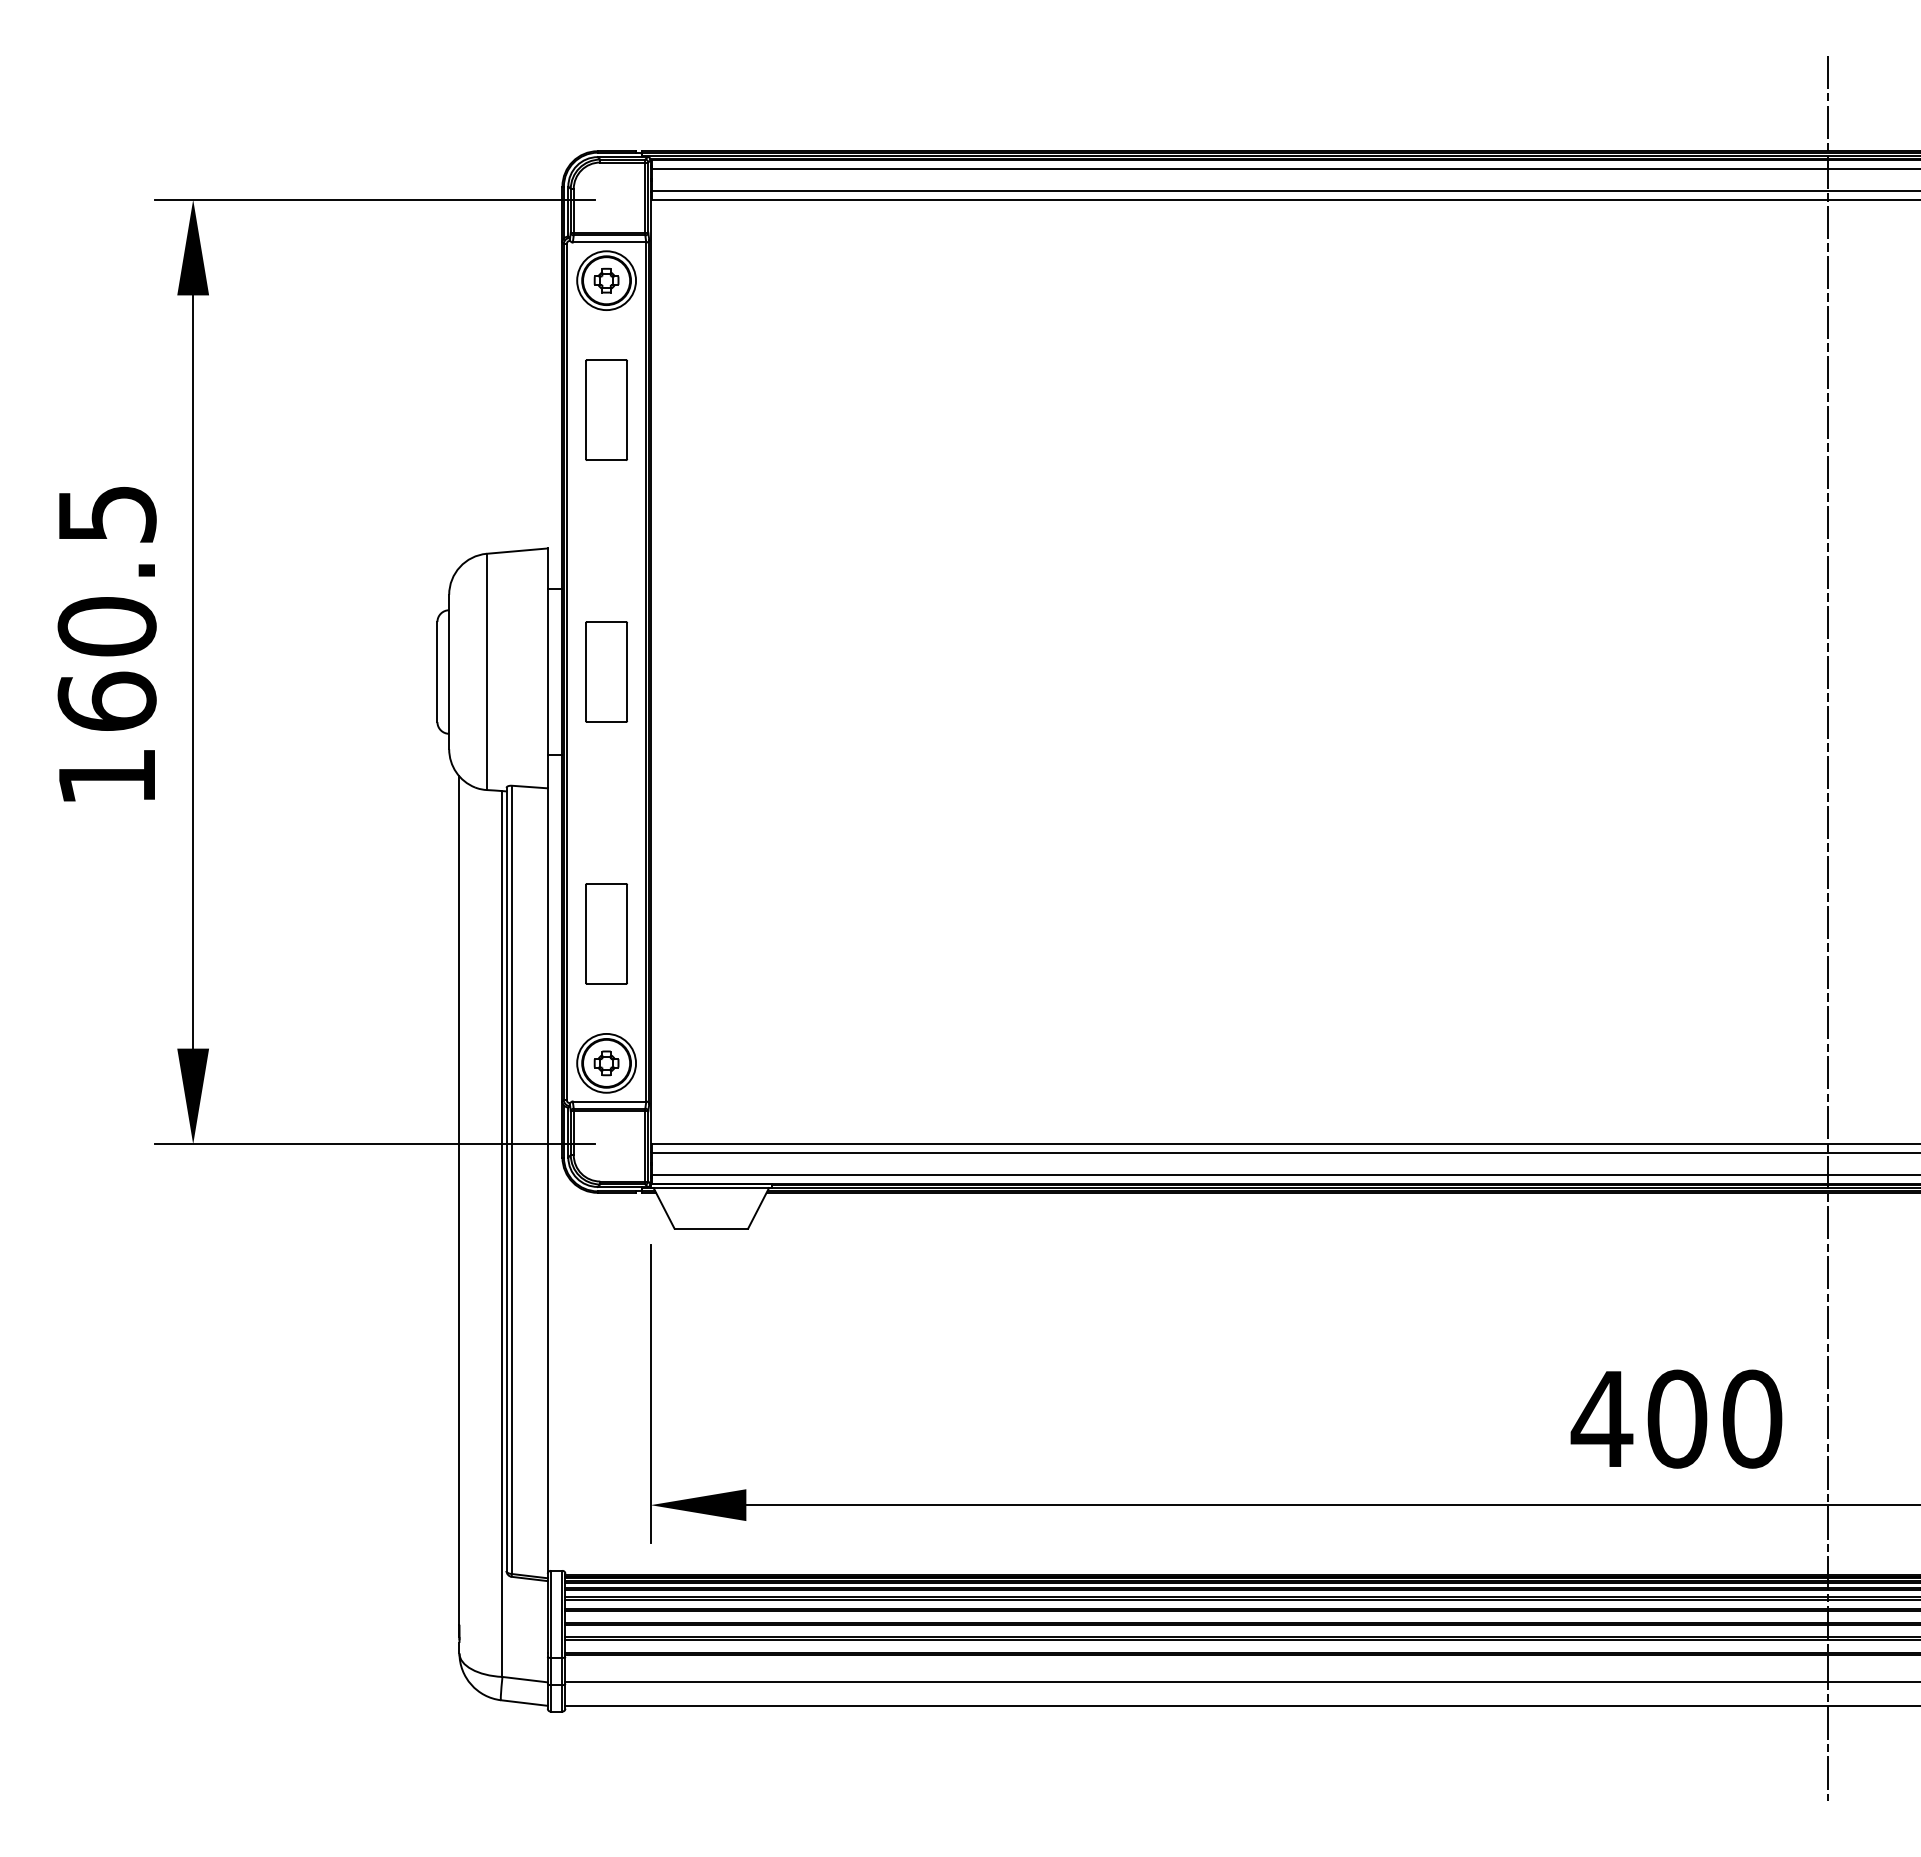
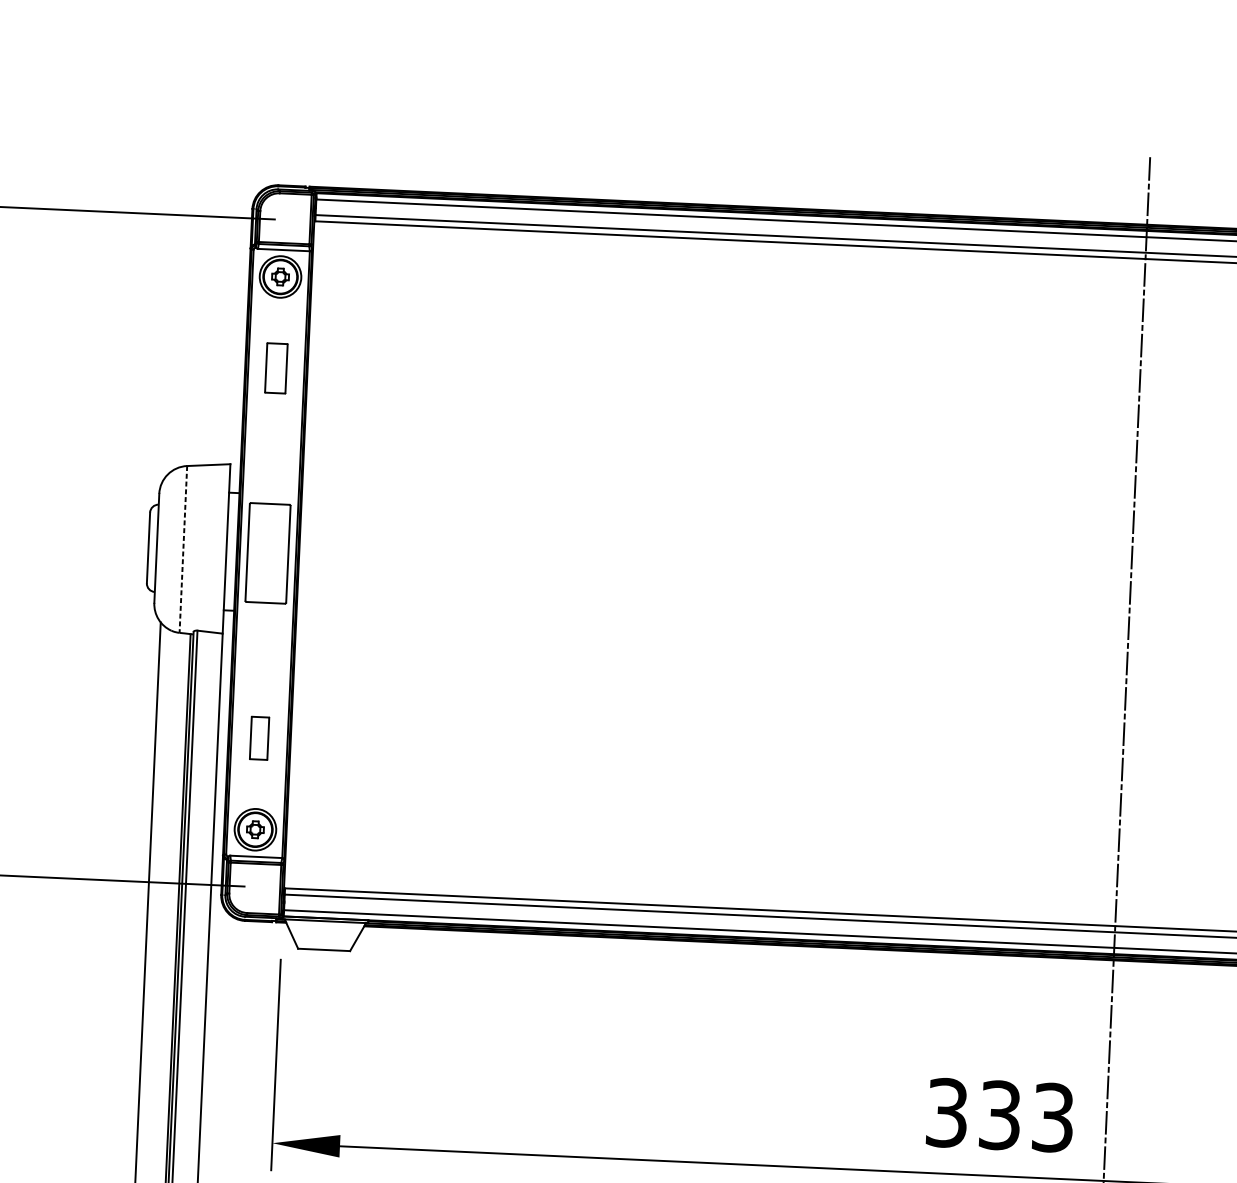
part: (606, 409) -> (276, 367), size x0.7
part: (606, 671) -> (267, 553), size x1.4
line: (486, 672) -> (183, 549), solid -> dashed
part: (606, 933) -> (259, 738), size x0.6
text: (1676, 1418) -> (999, 1114), 400 -> 333

